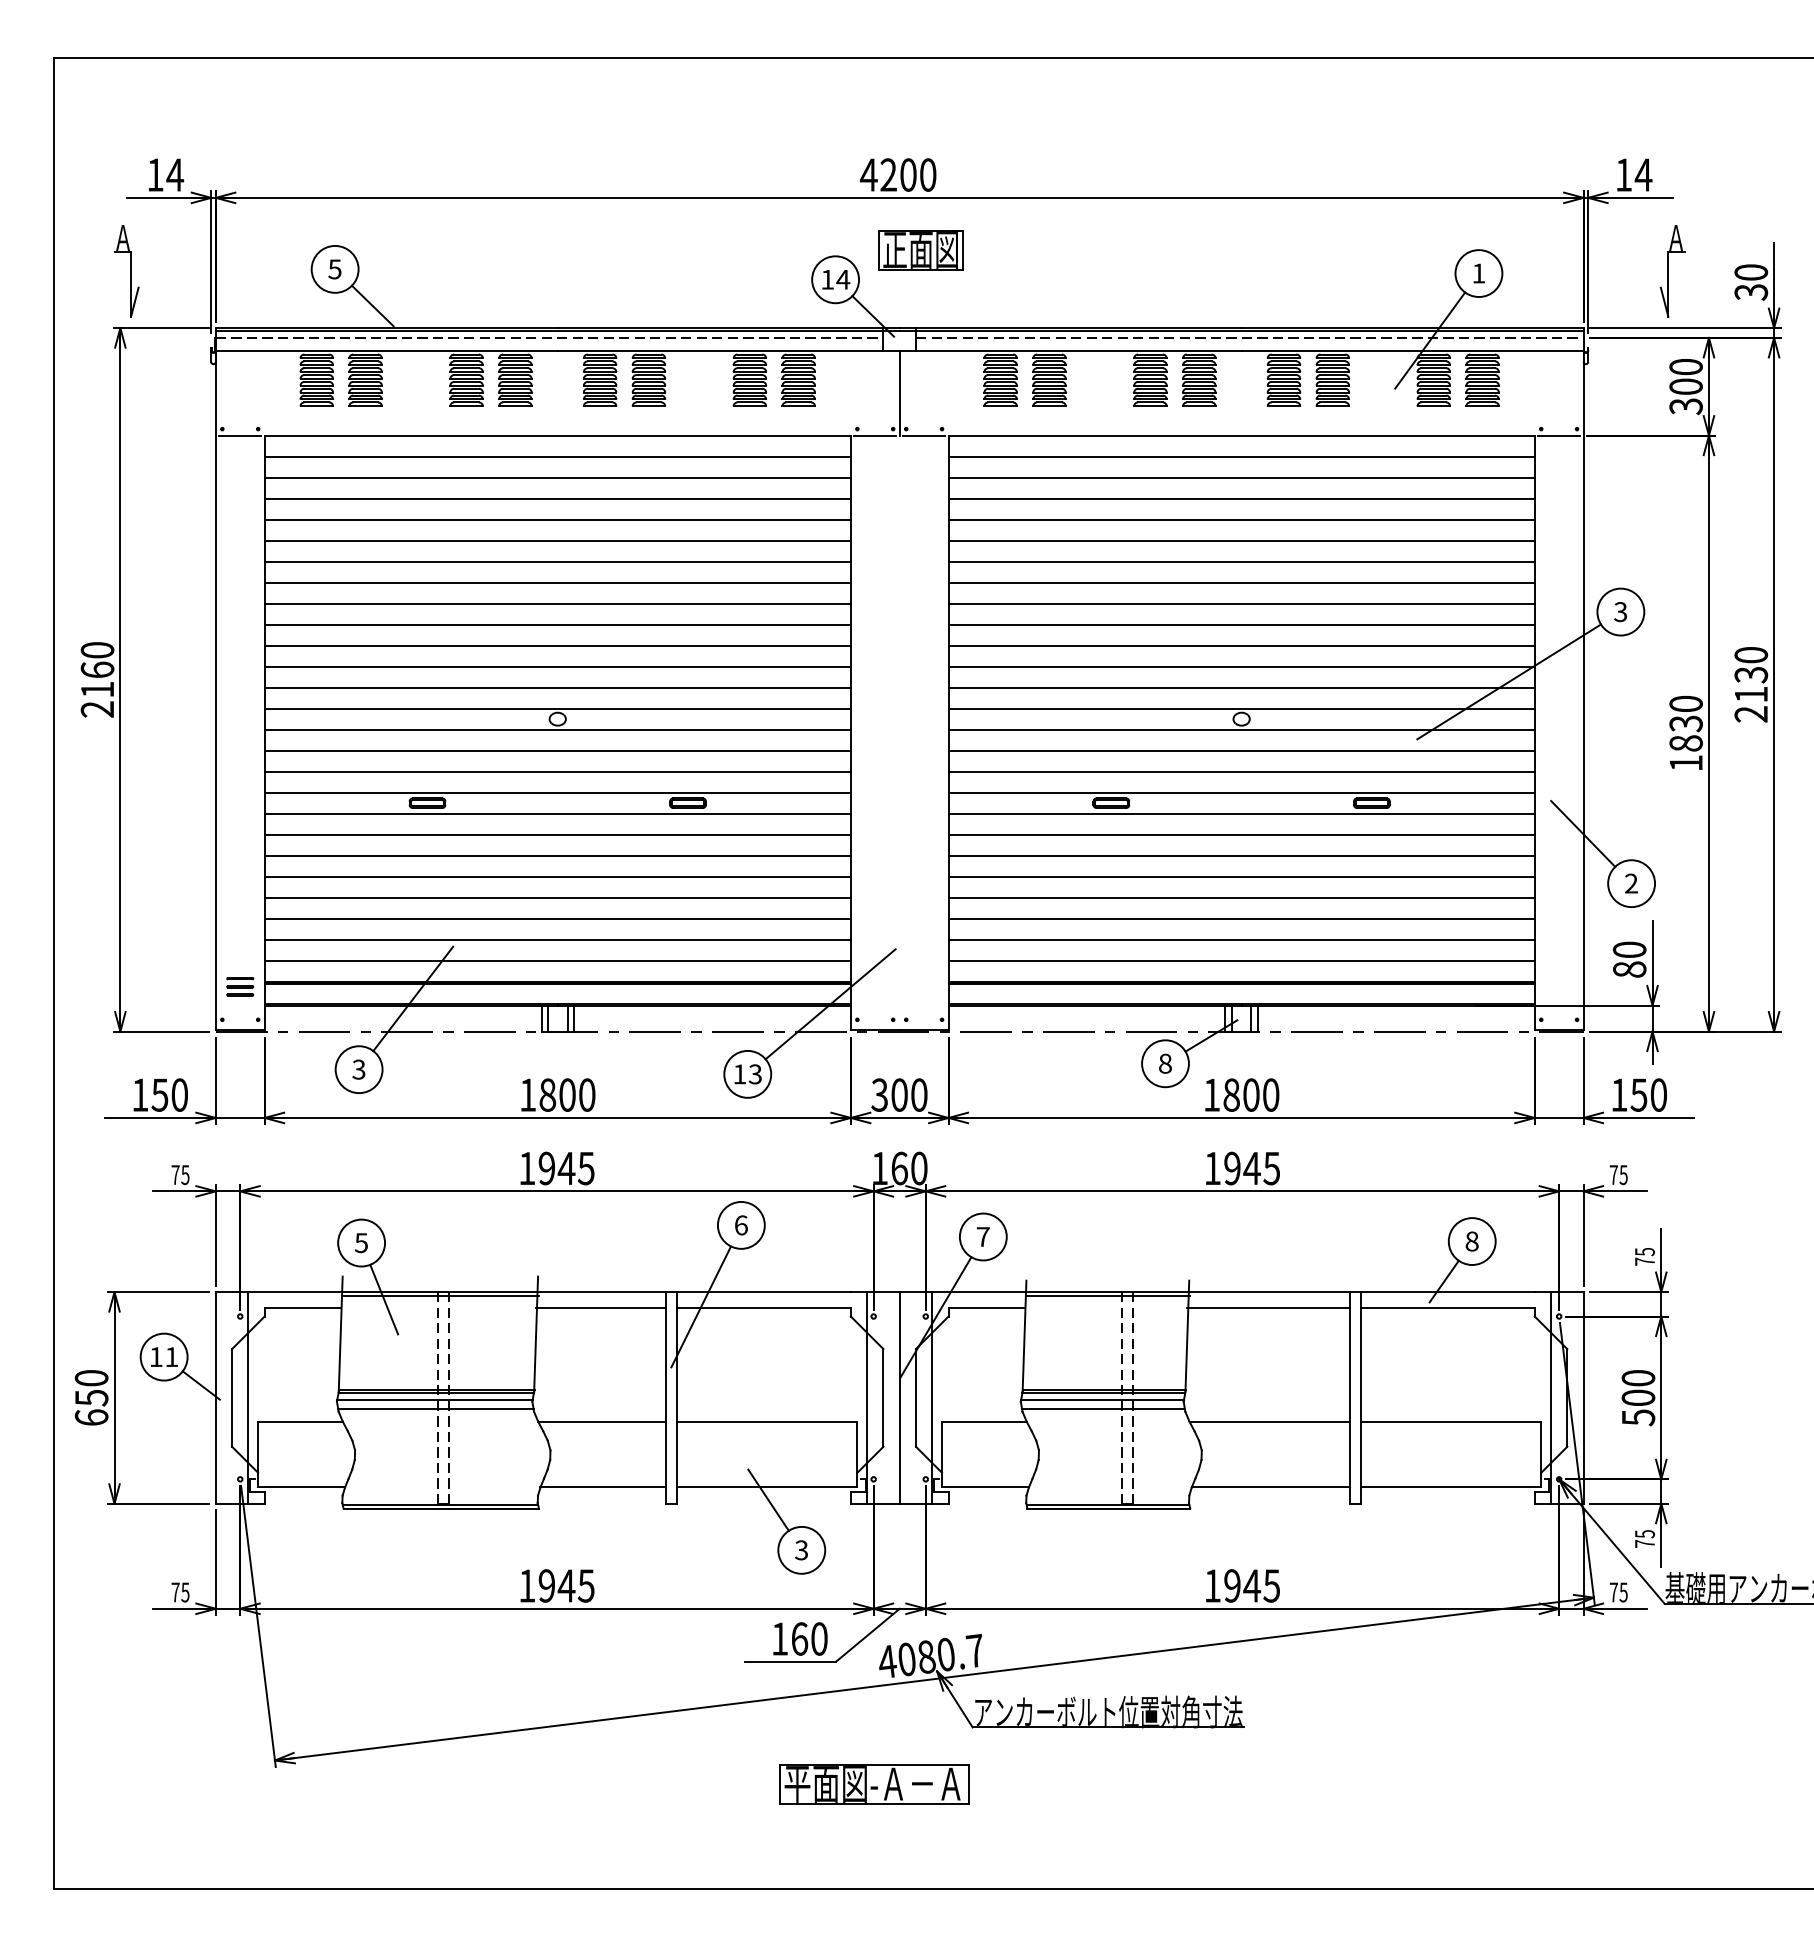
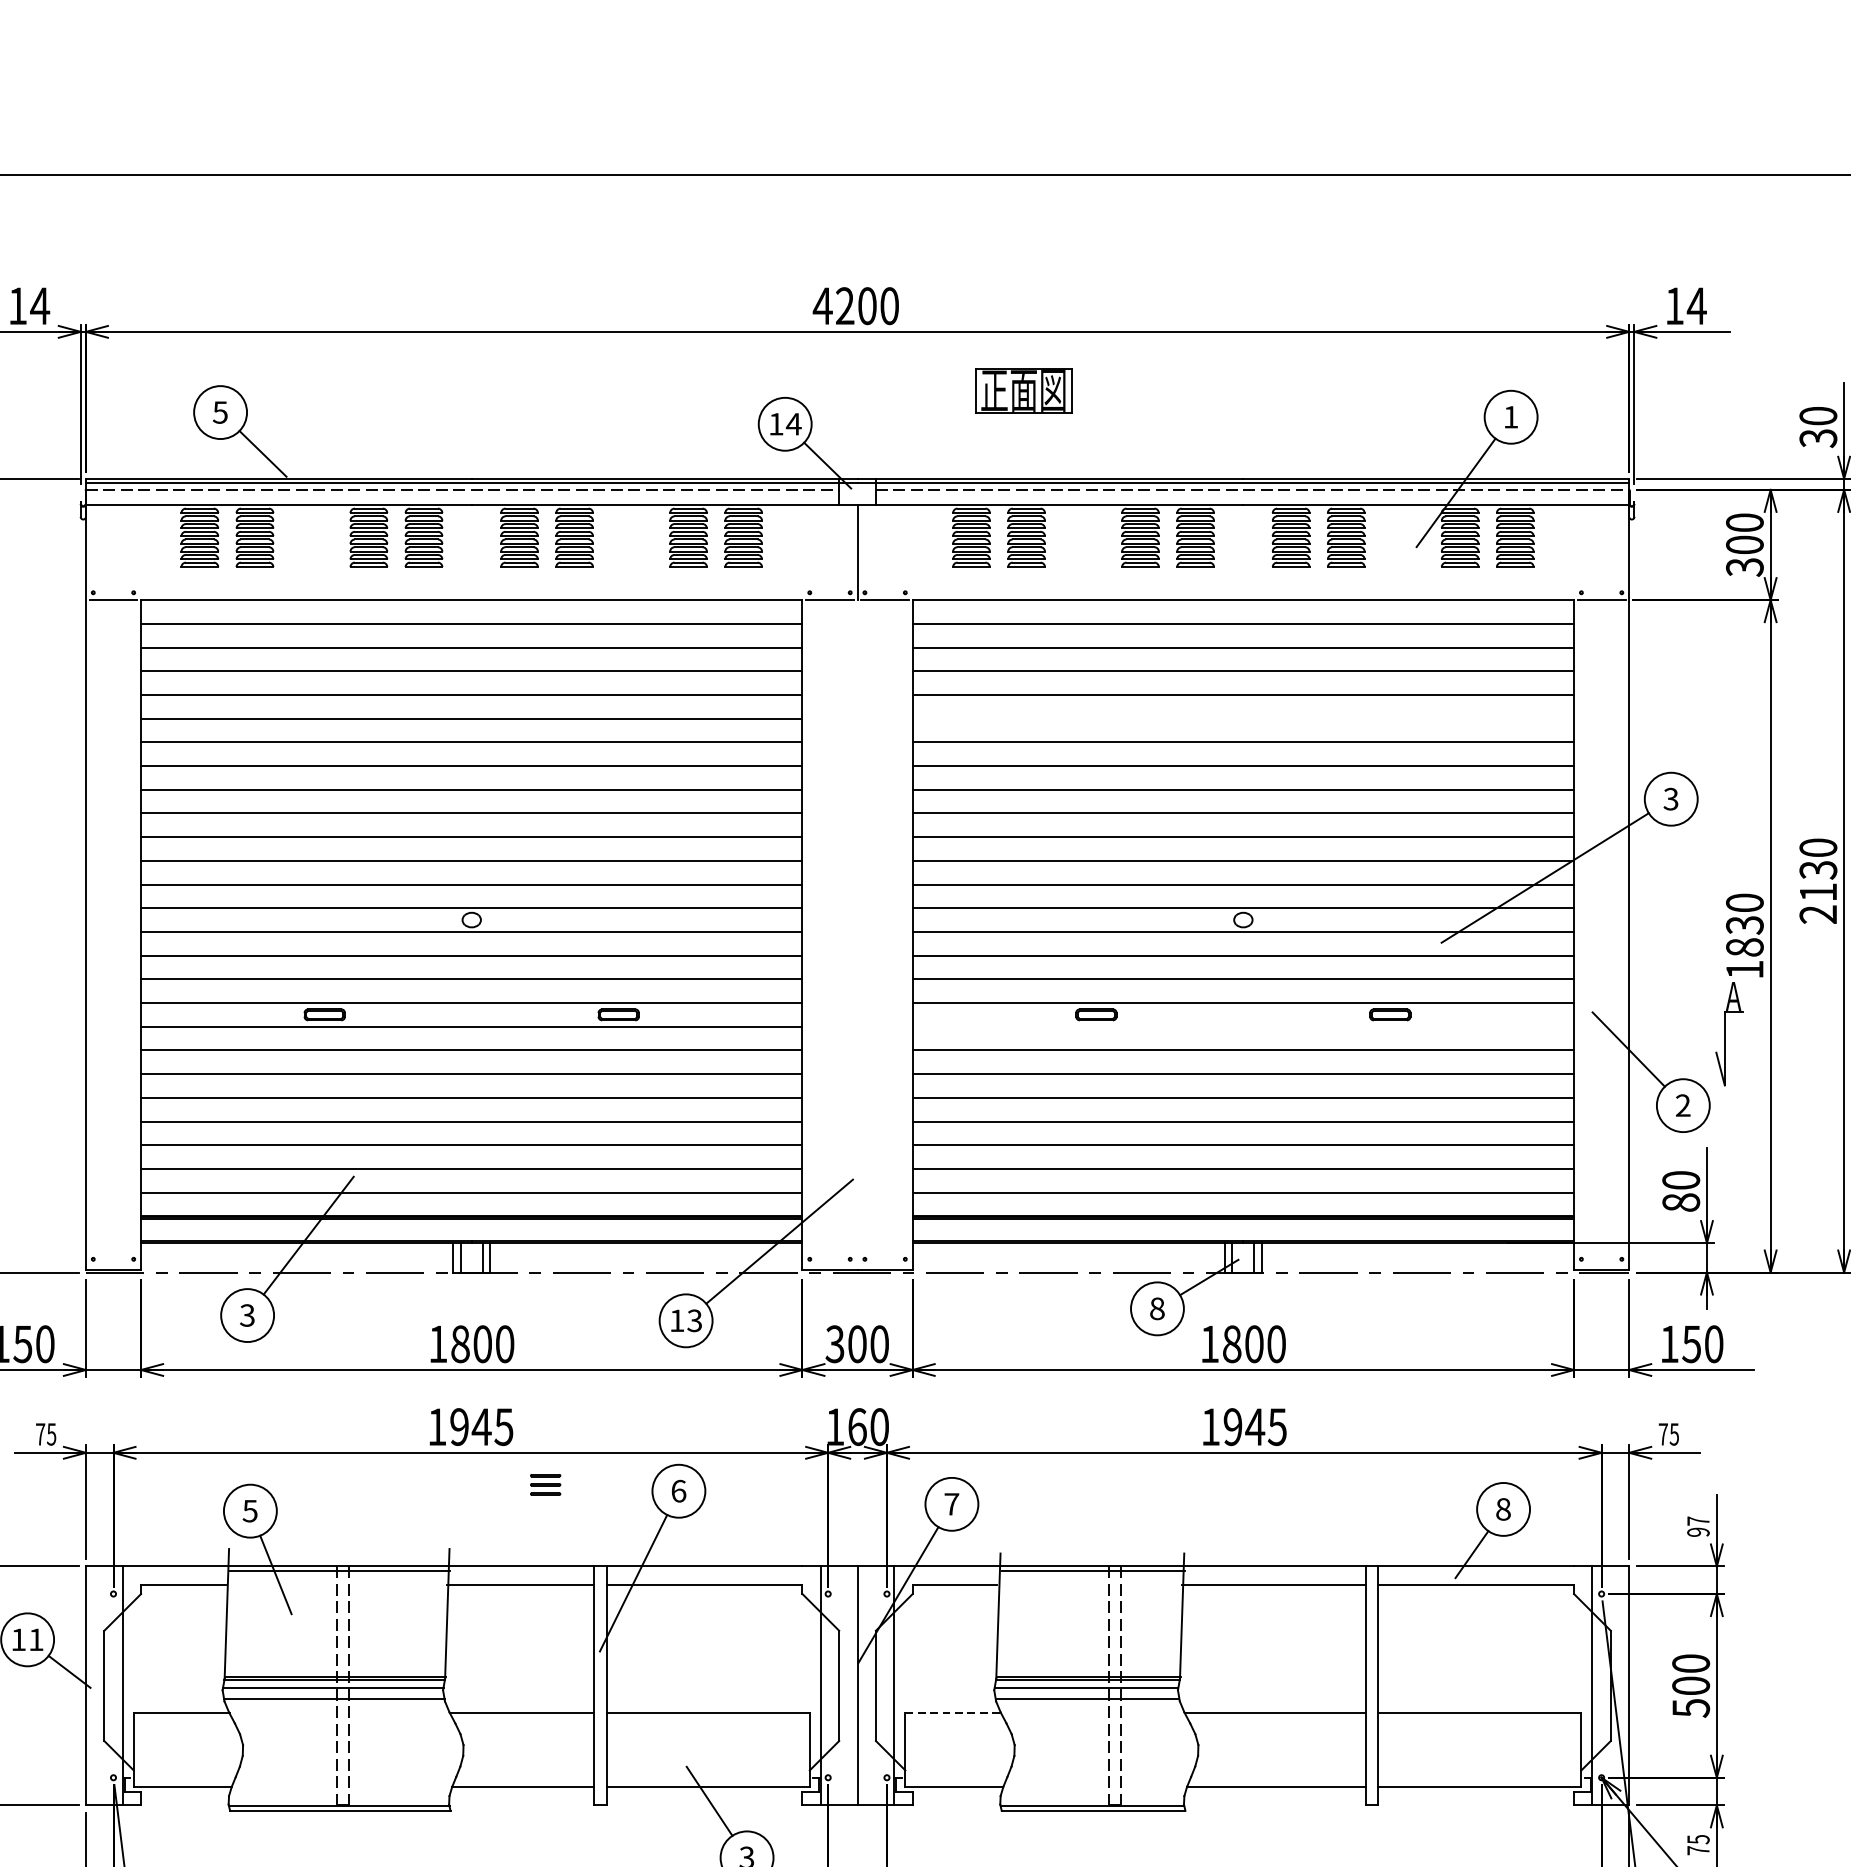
part: (920, 250) -> (1023, 391), moved
part: (1672, 271) -> (1729, 1034), moved
line: (1241, 540) -> (1243, 718), removed
line: (1241, 813) -> (1243, 1026), removed
part: (240, 986) -> (545, 1484), moved
text: (1645, 1256) -> (1699, 1526), 75 -> 97
line: (984, 1422) -> (953, 1713), solid -> dashed

